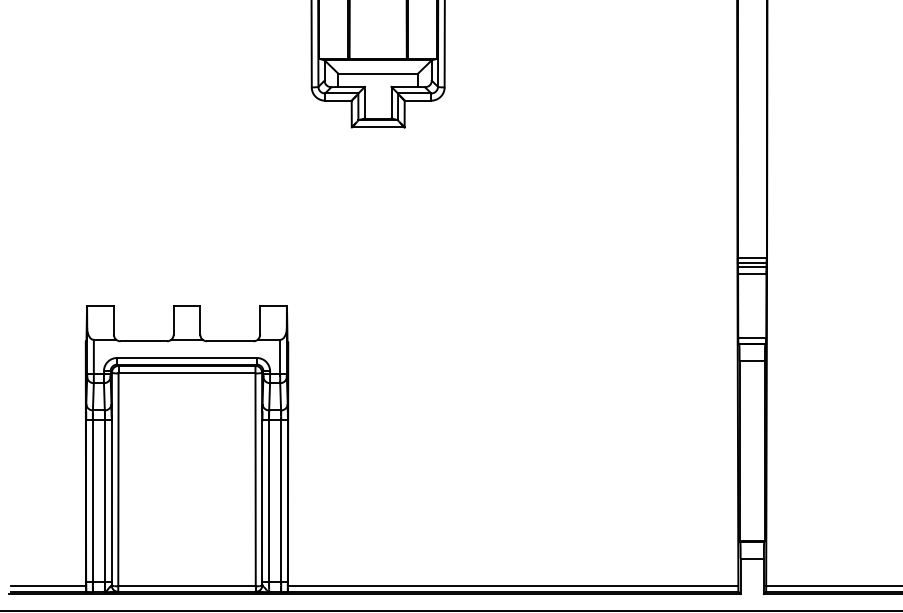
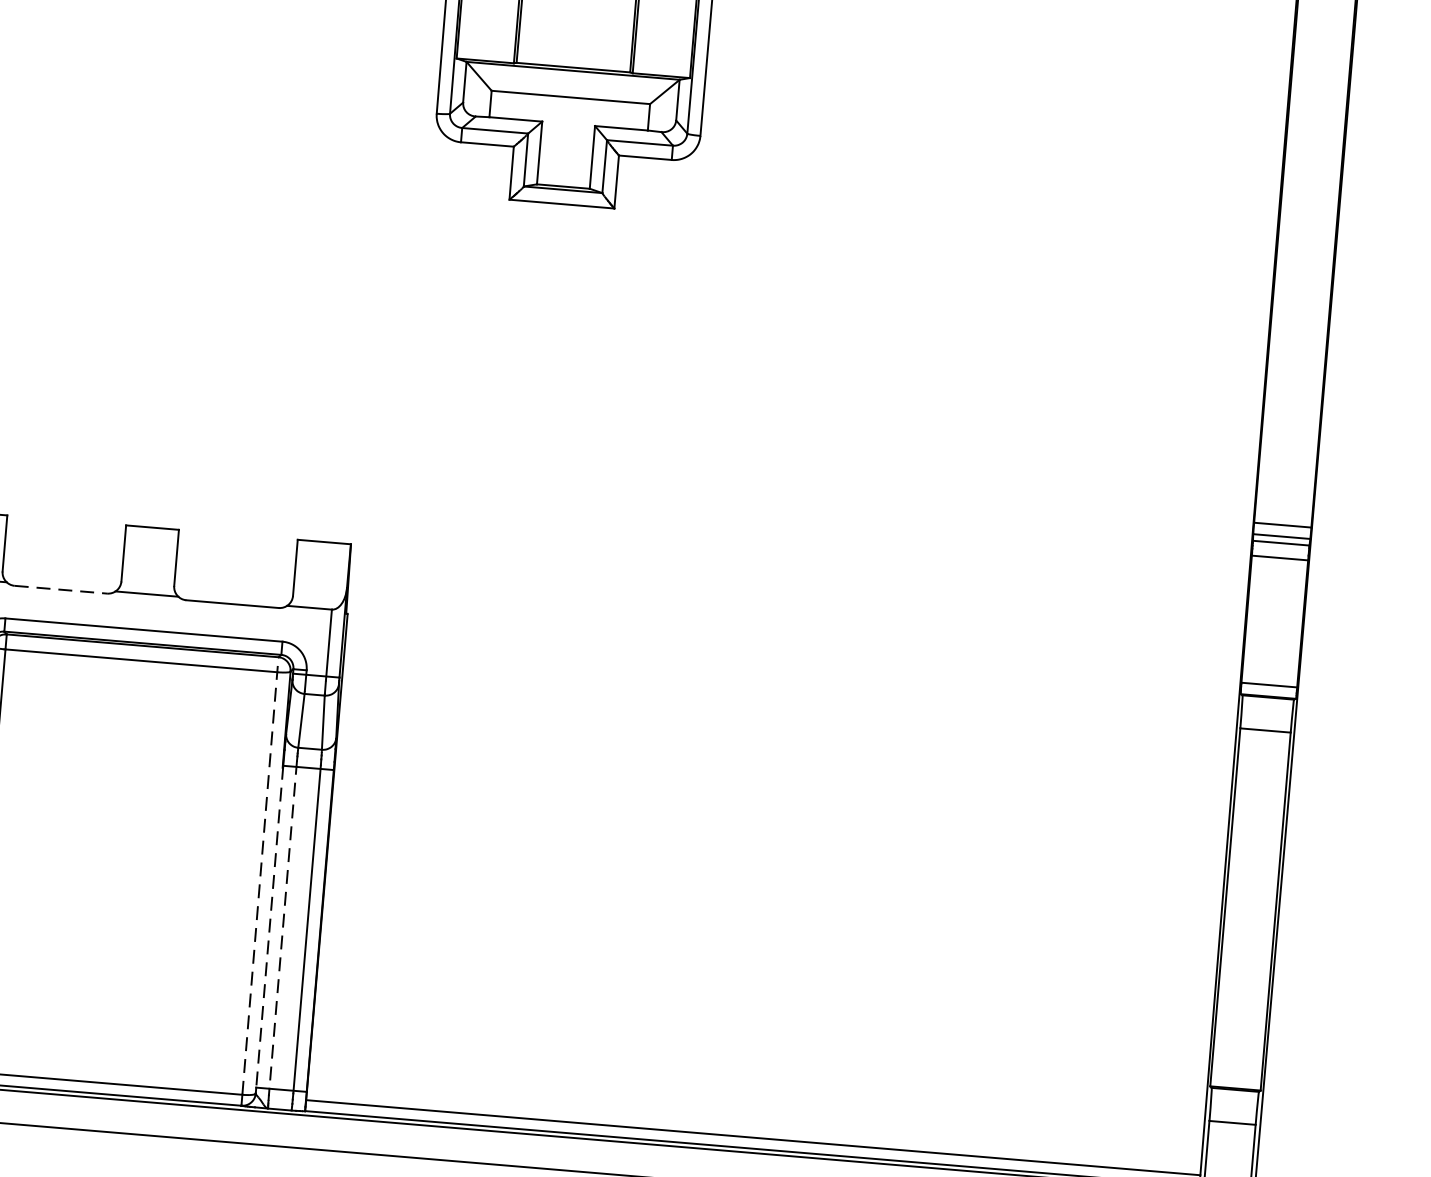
line: (144, 341) -> (62, 590), solid -> dashed
line: (255, 475) -> (260, 874), solid -> dashed
line: (269, 499) -> (284, 924), solid -> dashed
line: (262, 501) -> (269, 927), solid -> dashed

